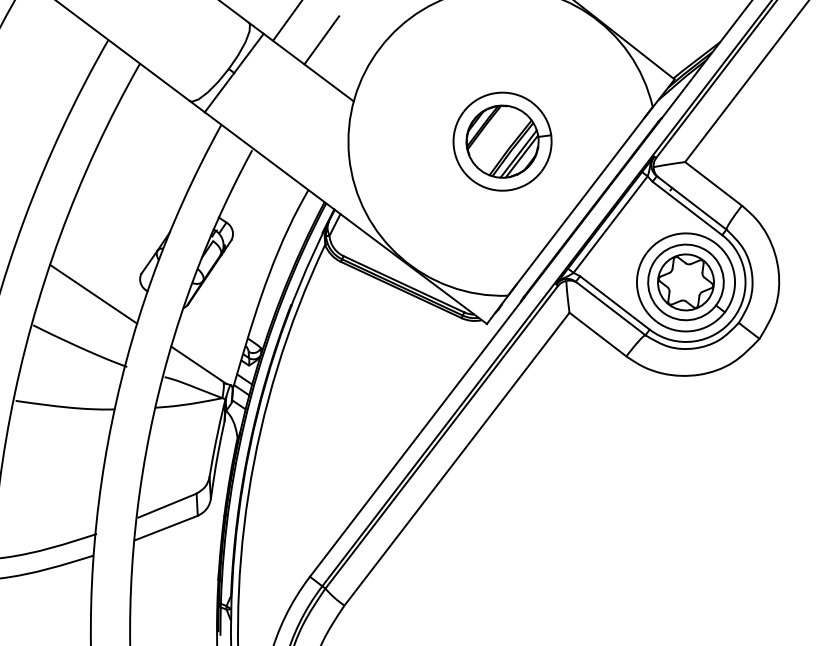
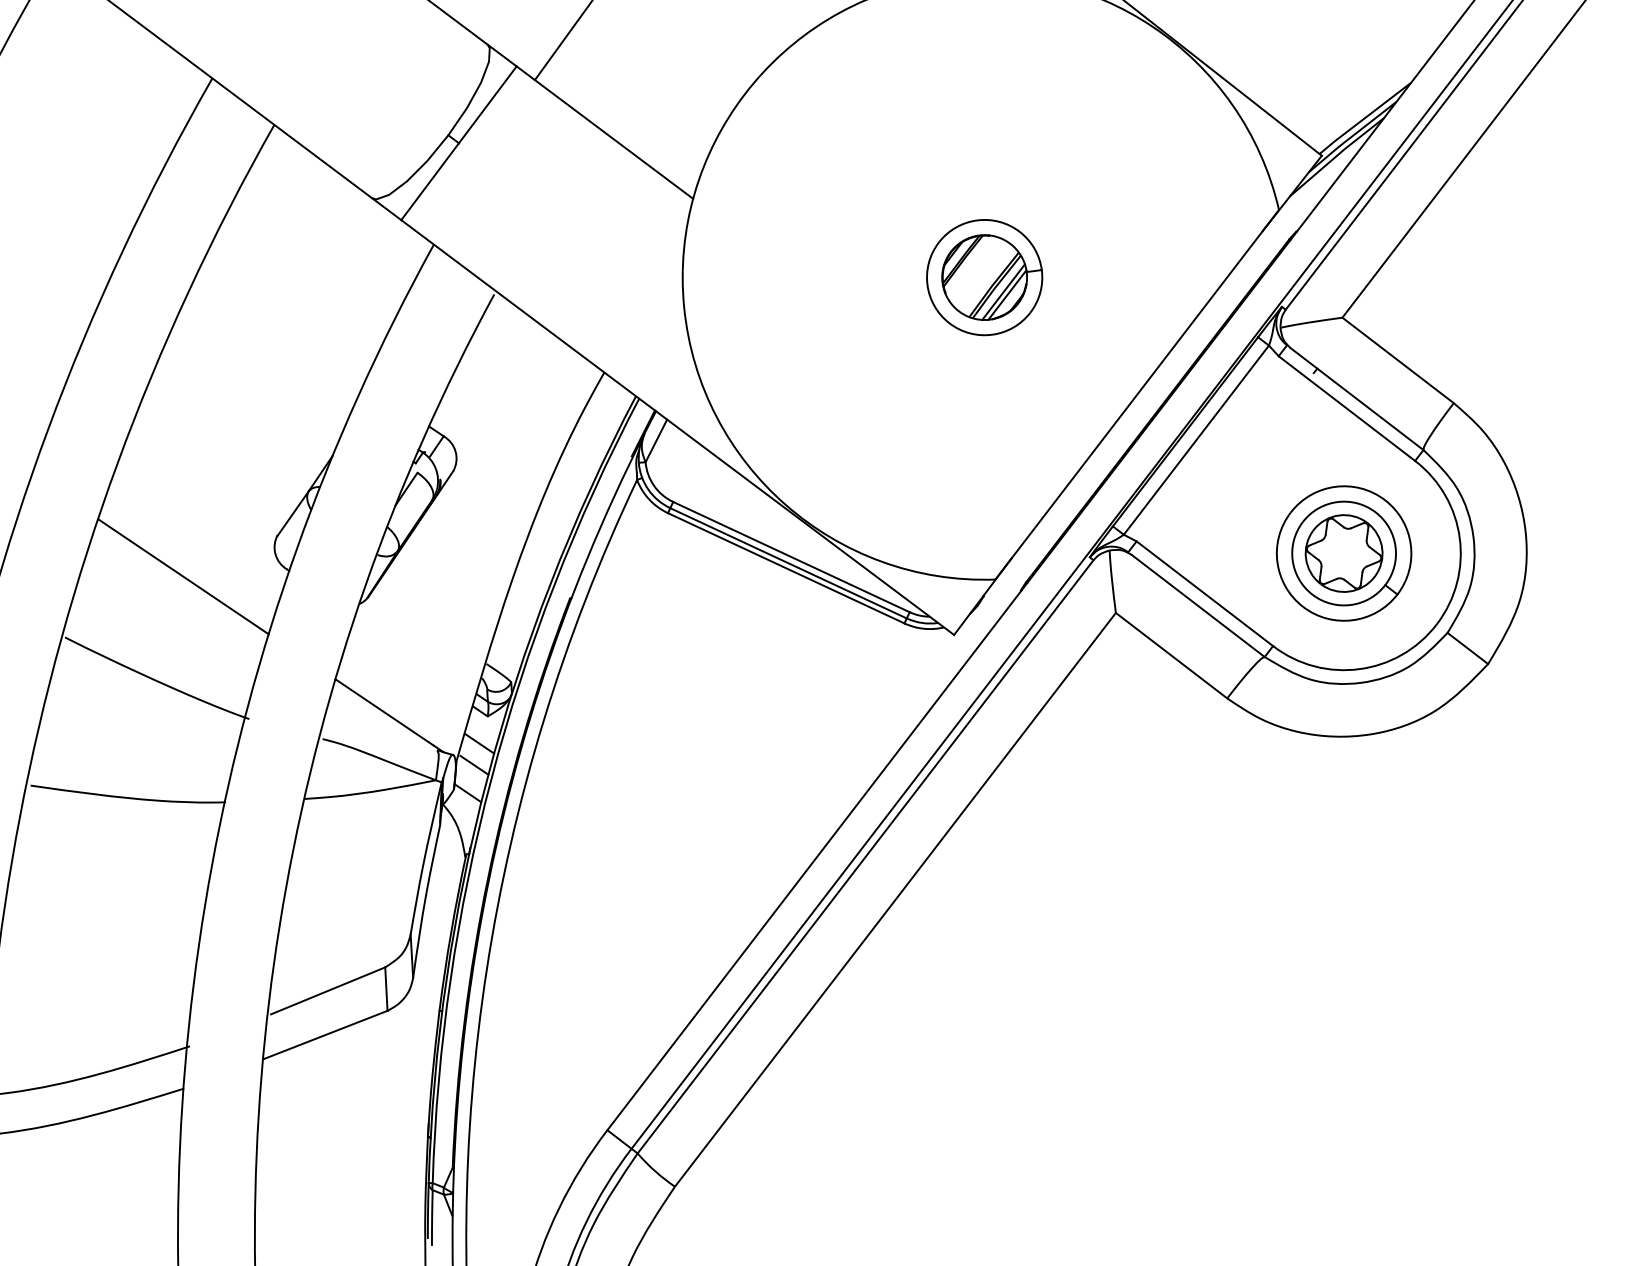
line: (321, 40) -> (629, 79), removed
part: (502, 141) -> (984, 277), size x0.6
part: (685, 282) -> (1343, 553), size x0.7

